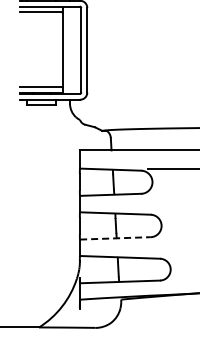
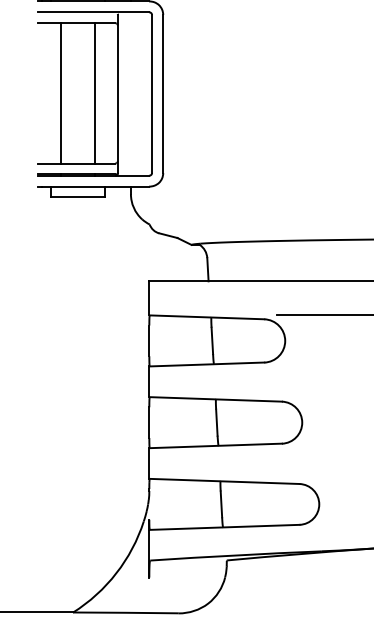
line: (32, 49) -> (60, 92), added
line: (50, 49) -> (94, 92), added
line: (115, 238) -> (215, 446), dashed -> solid

